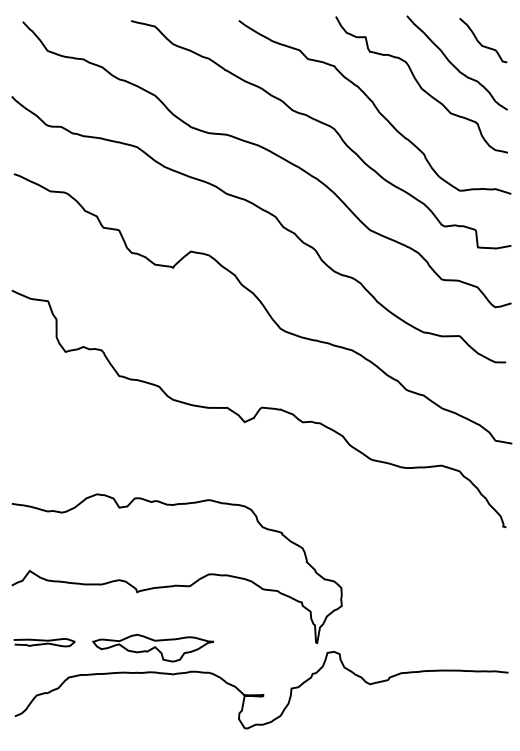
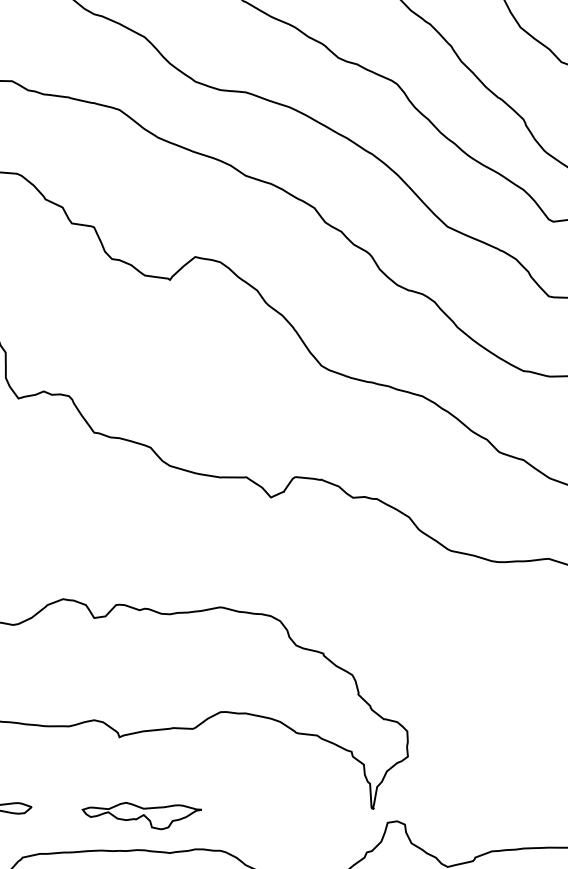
part: (152, 647) -> (141, 815), size x0.7

